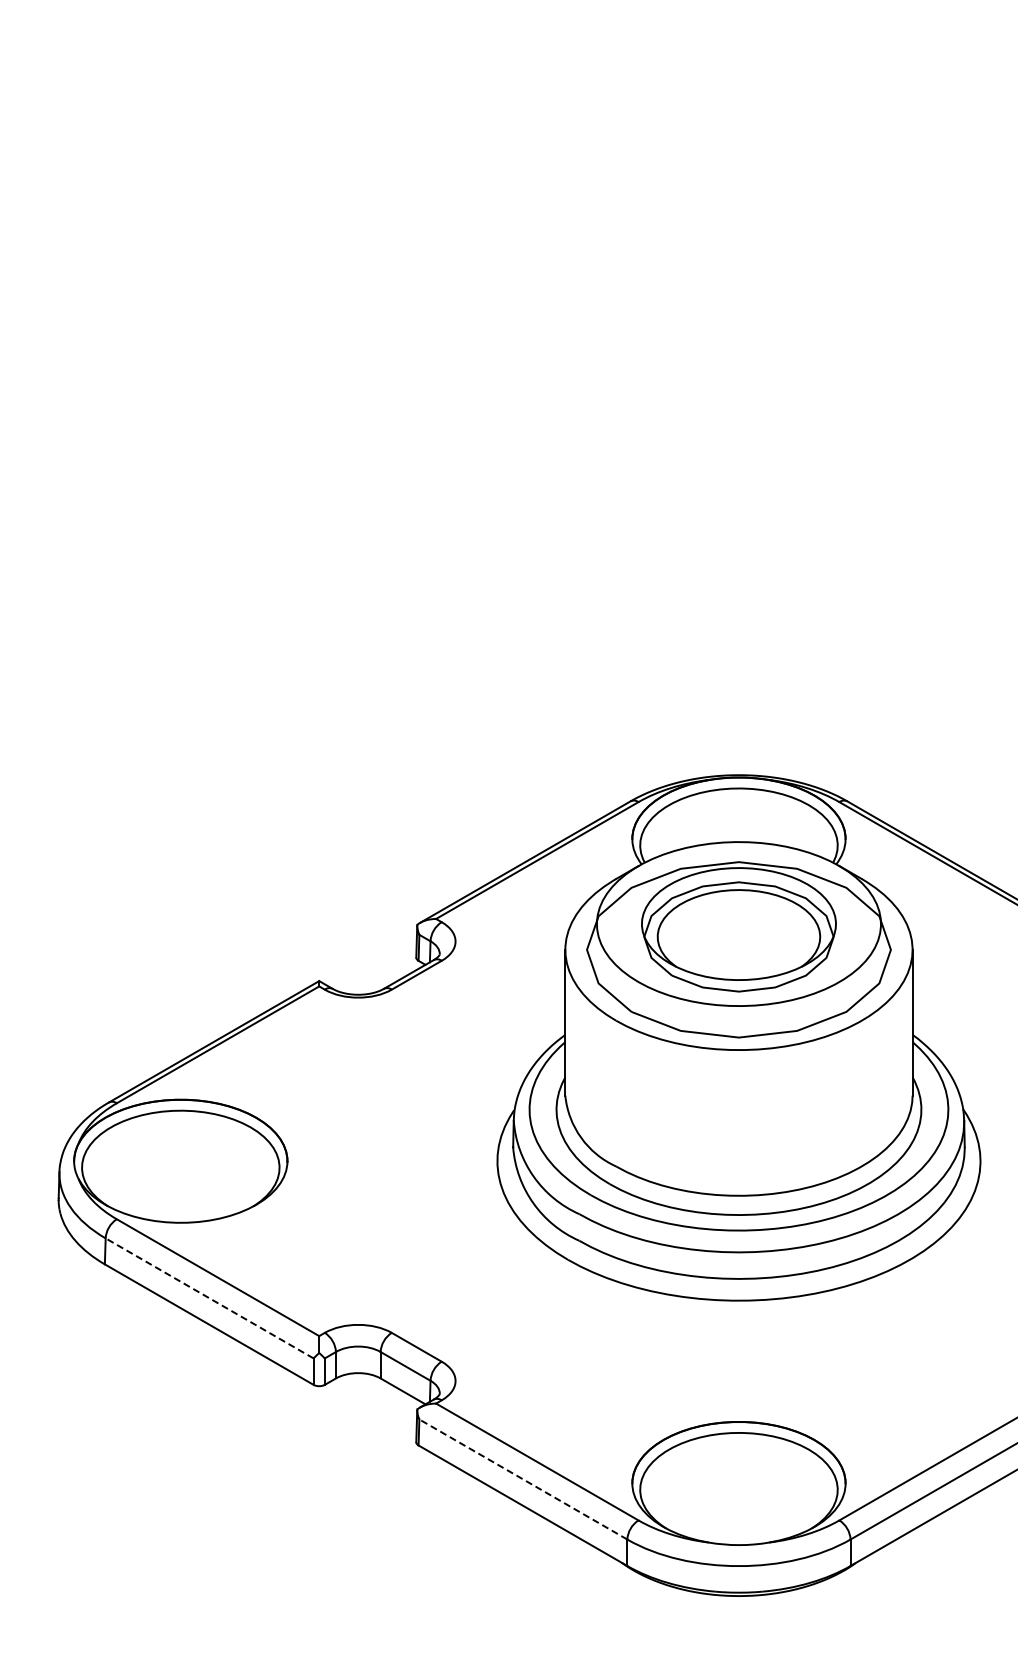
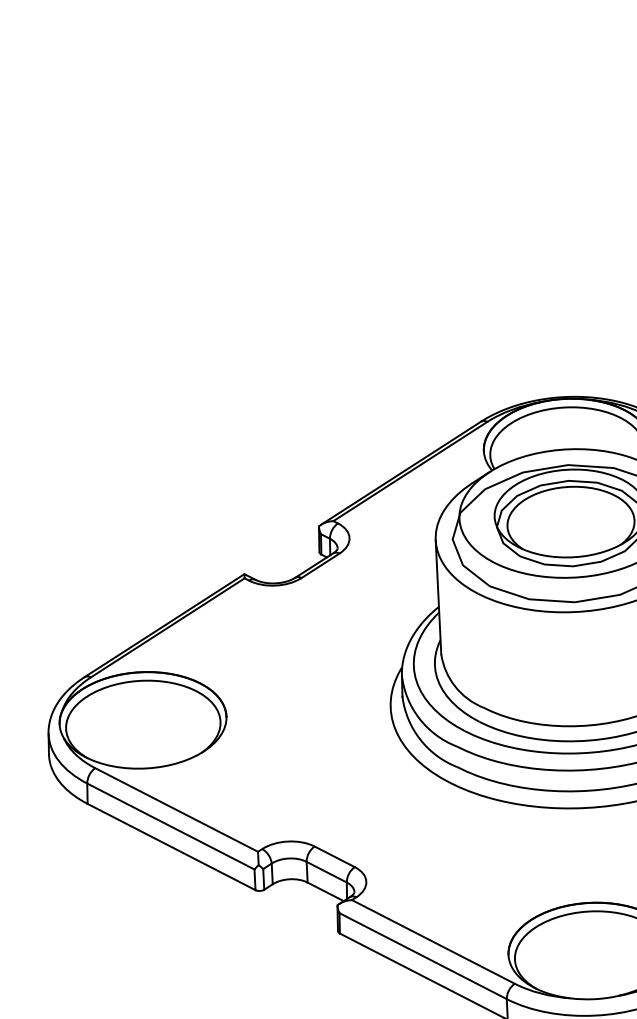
line: (209, 1298) -> (170, 826), dashed -> solid
line: (522, 1479) -> (422, 956), dashed -> solid

